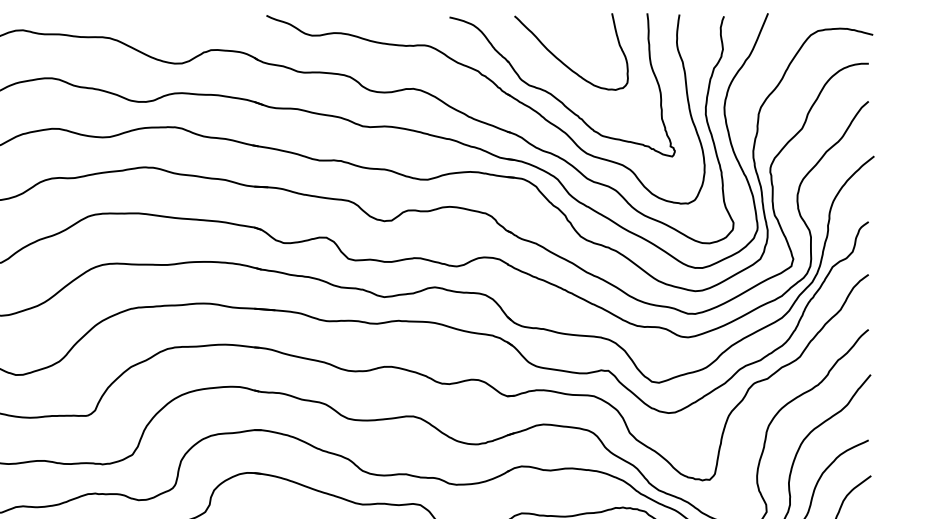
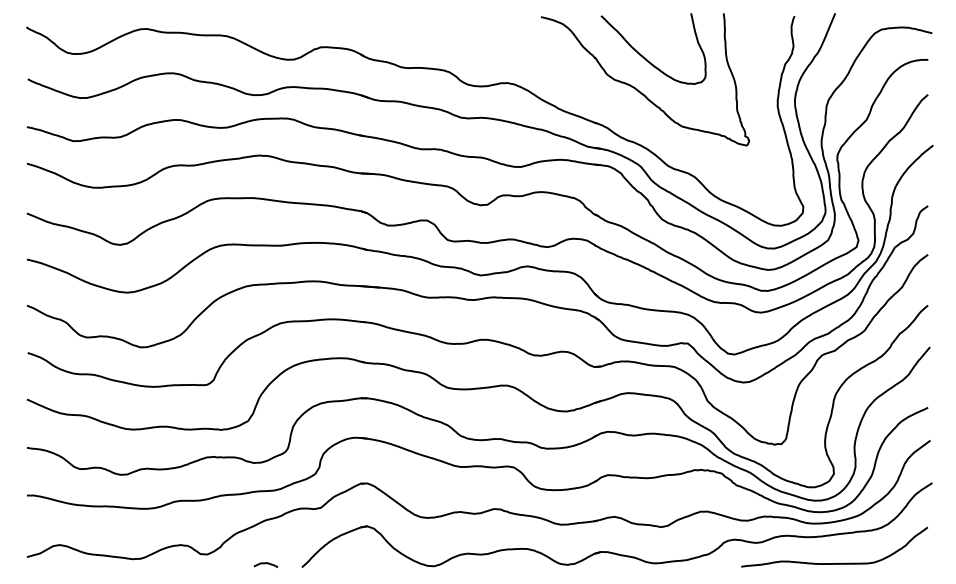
part: (500, 91) -> (588, 85), removed

